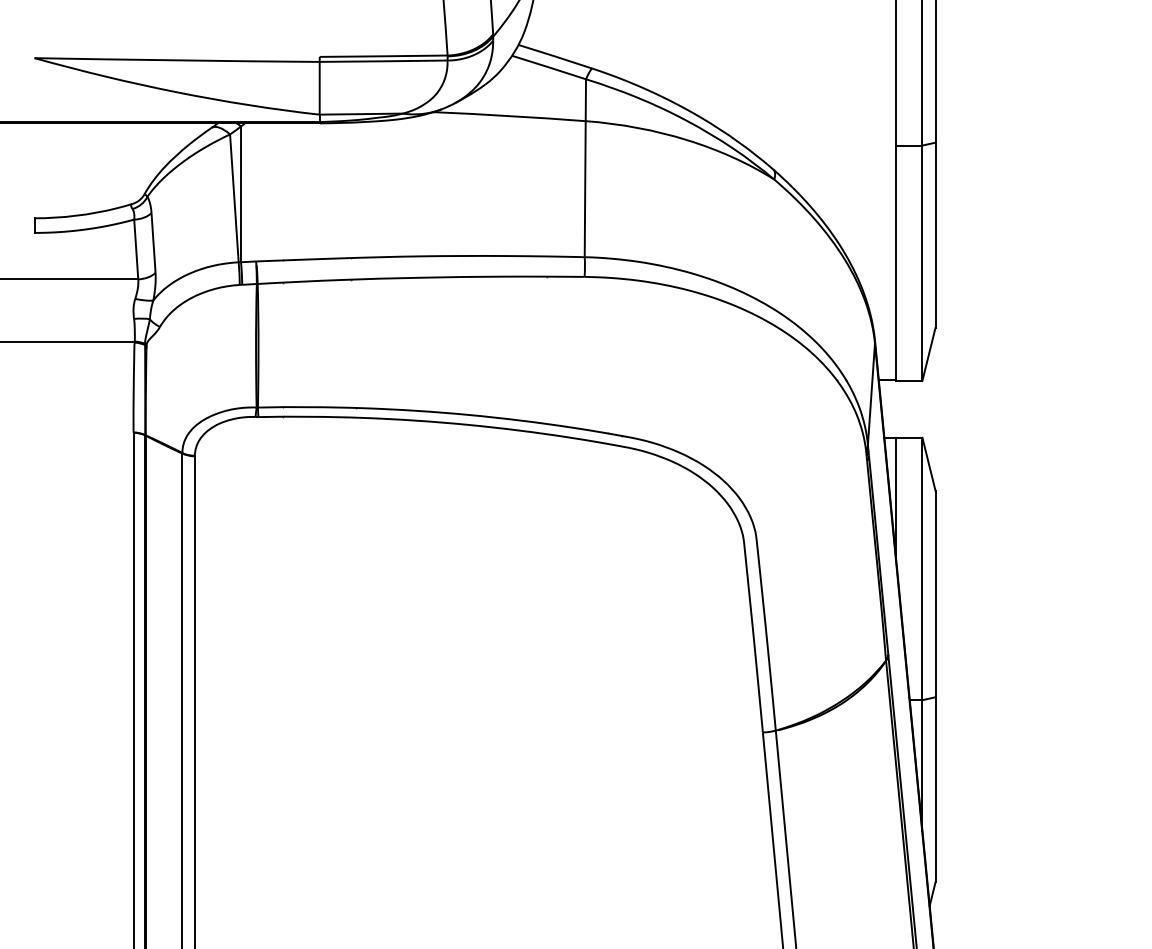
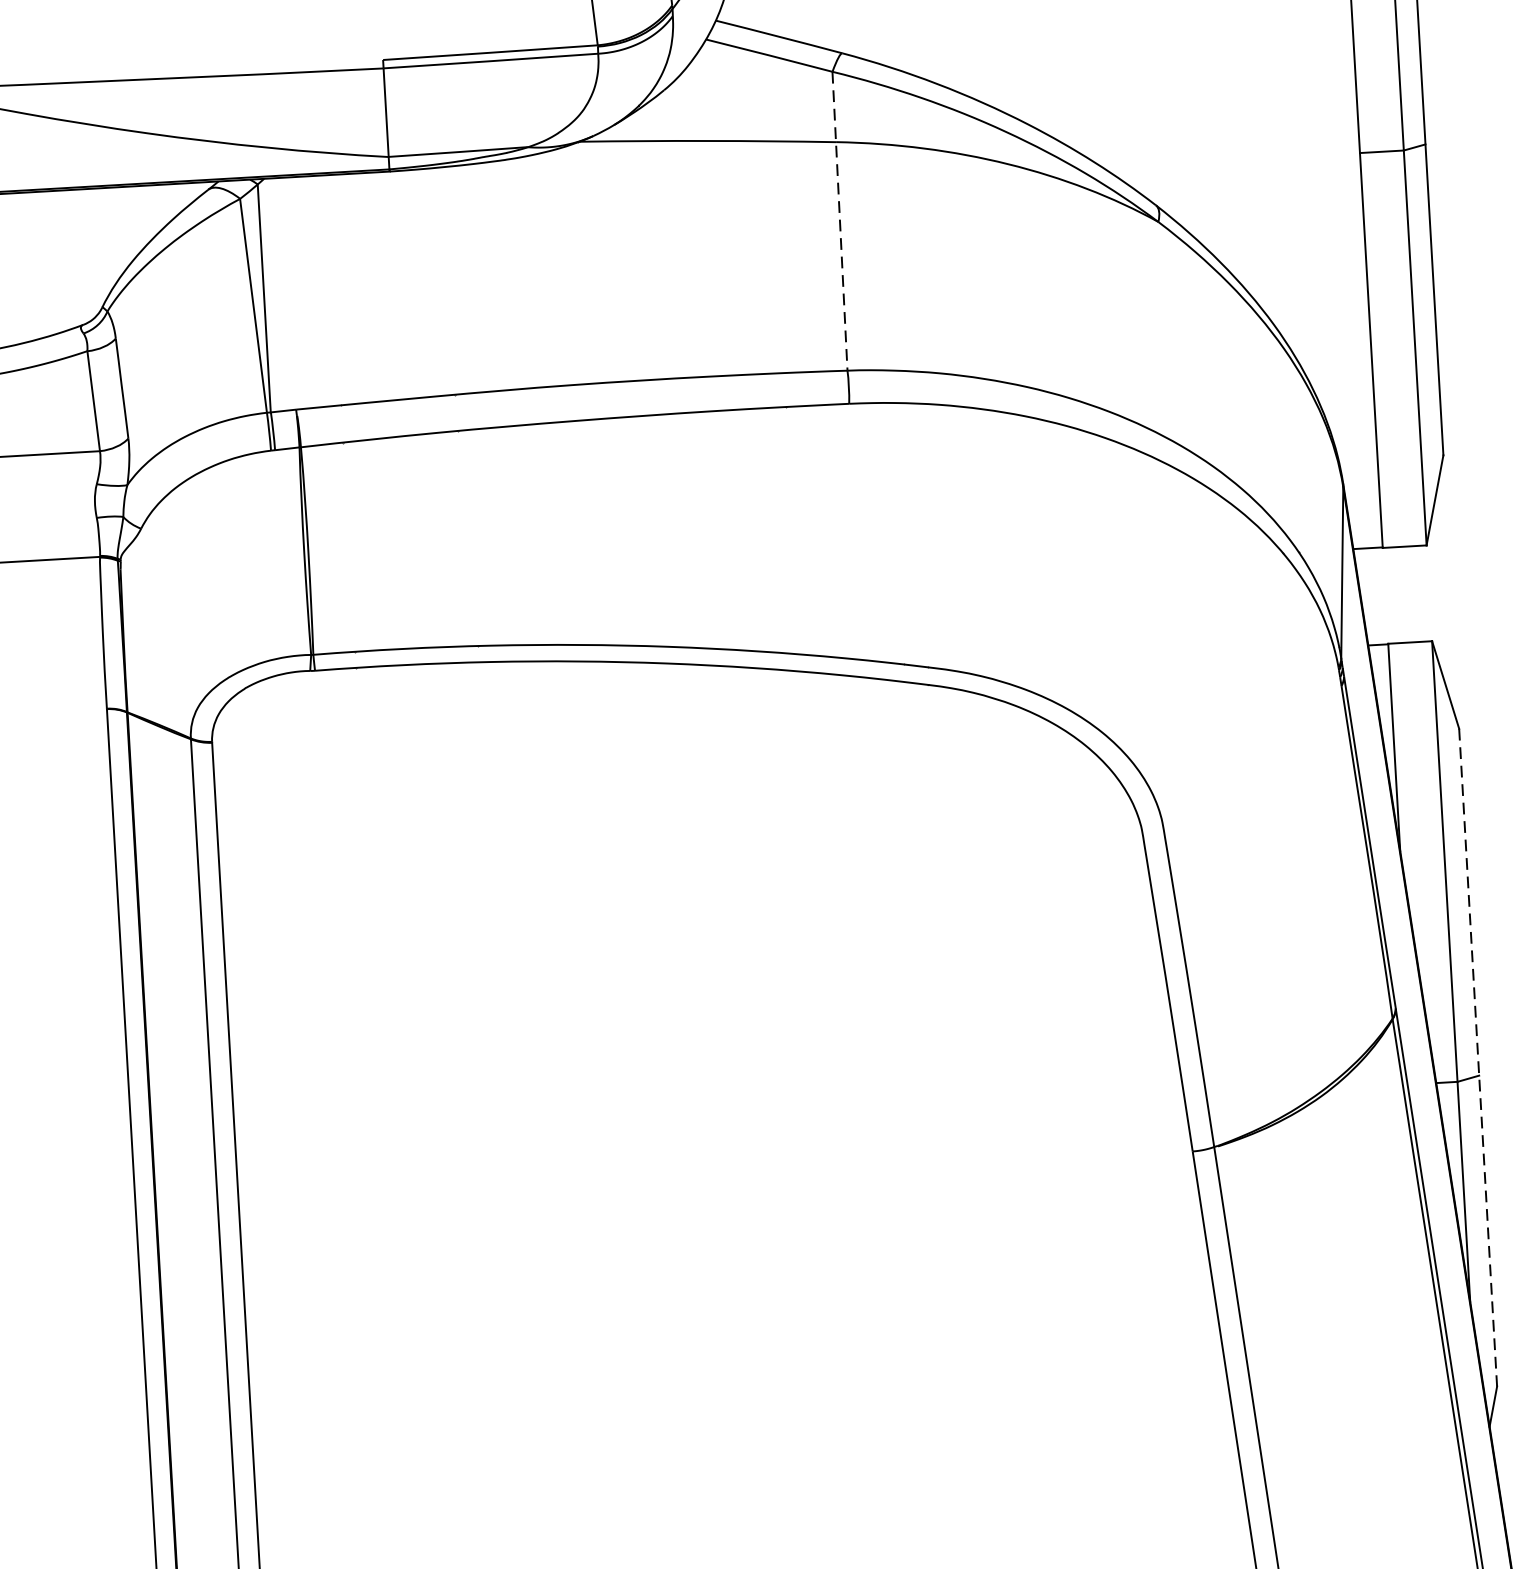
line: (585, 168) -> (840, 221), solid -> dashed
line: (935, 686) -> (1478, 1057), solid -> dashed

